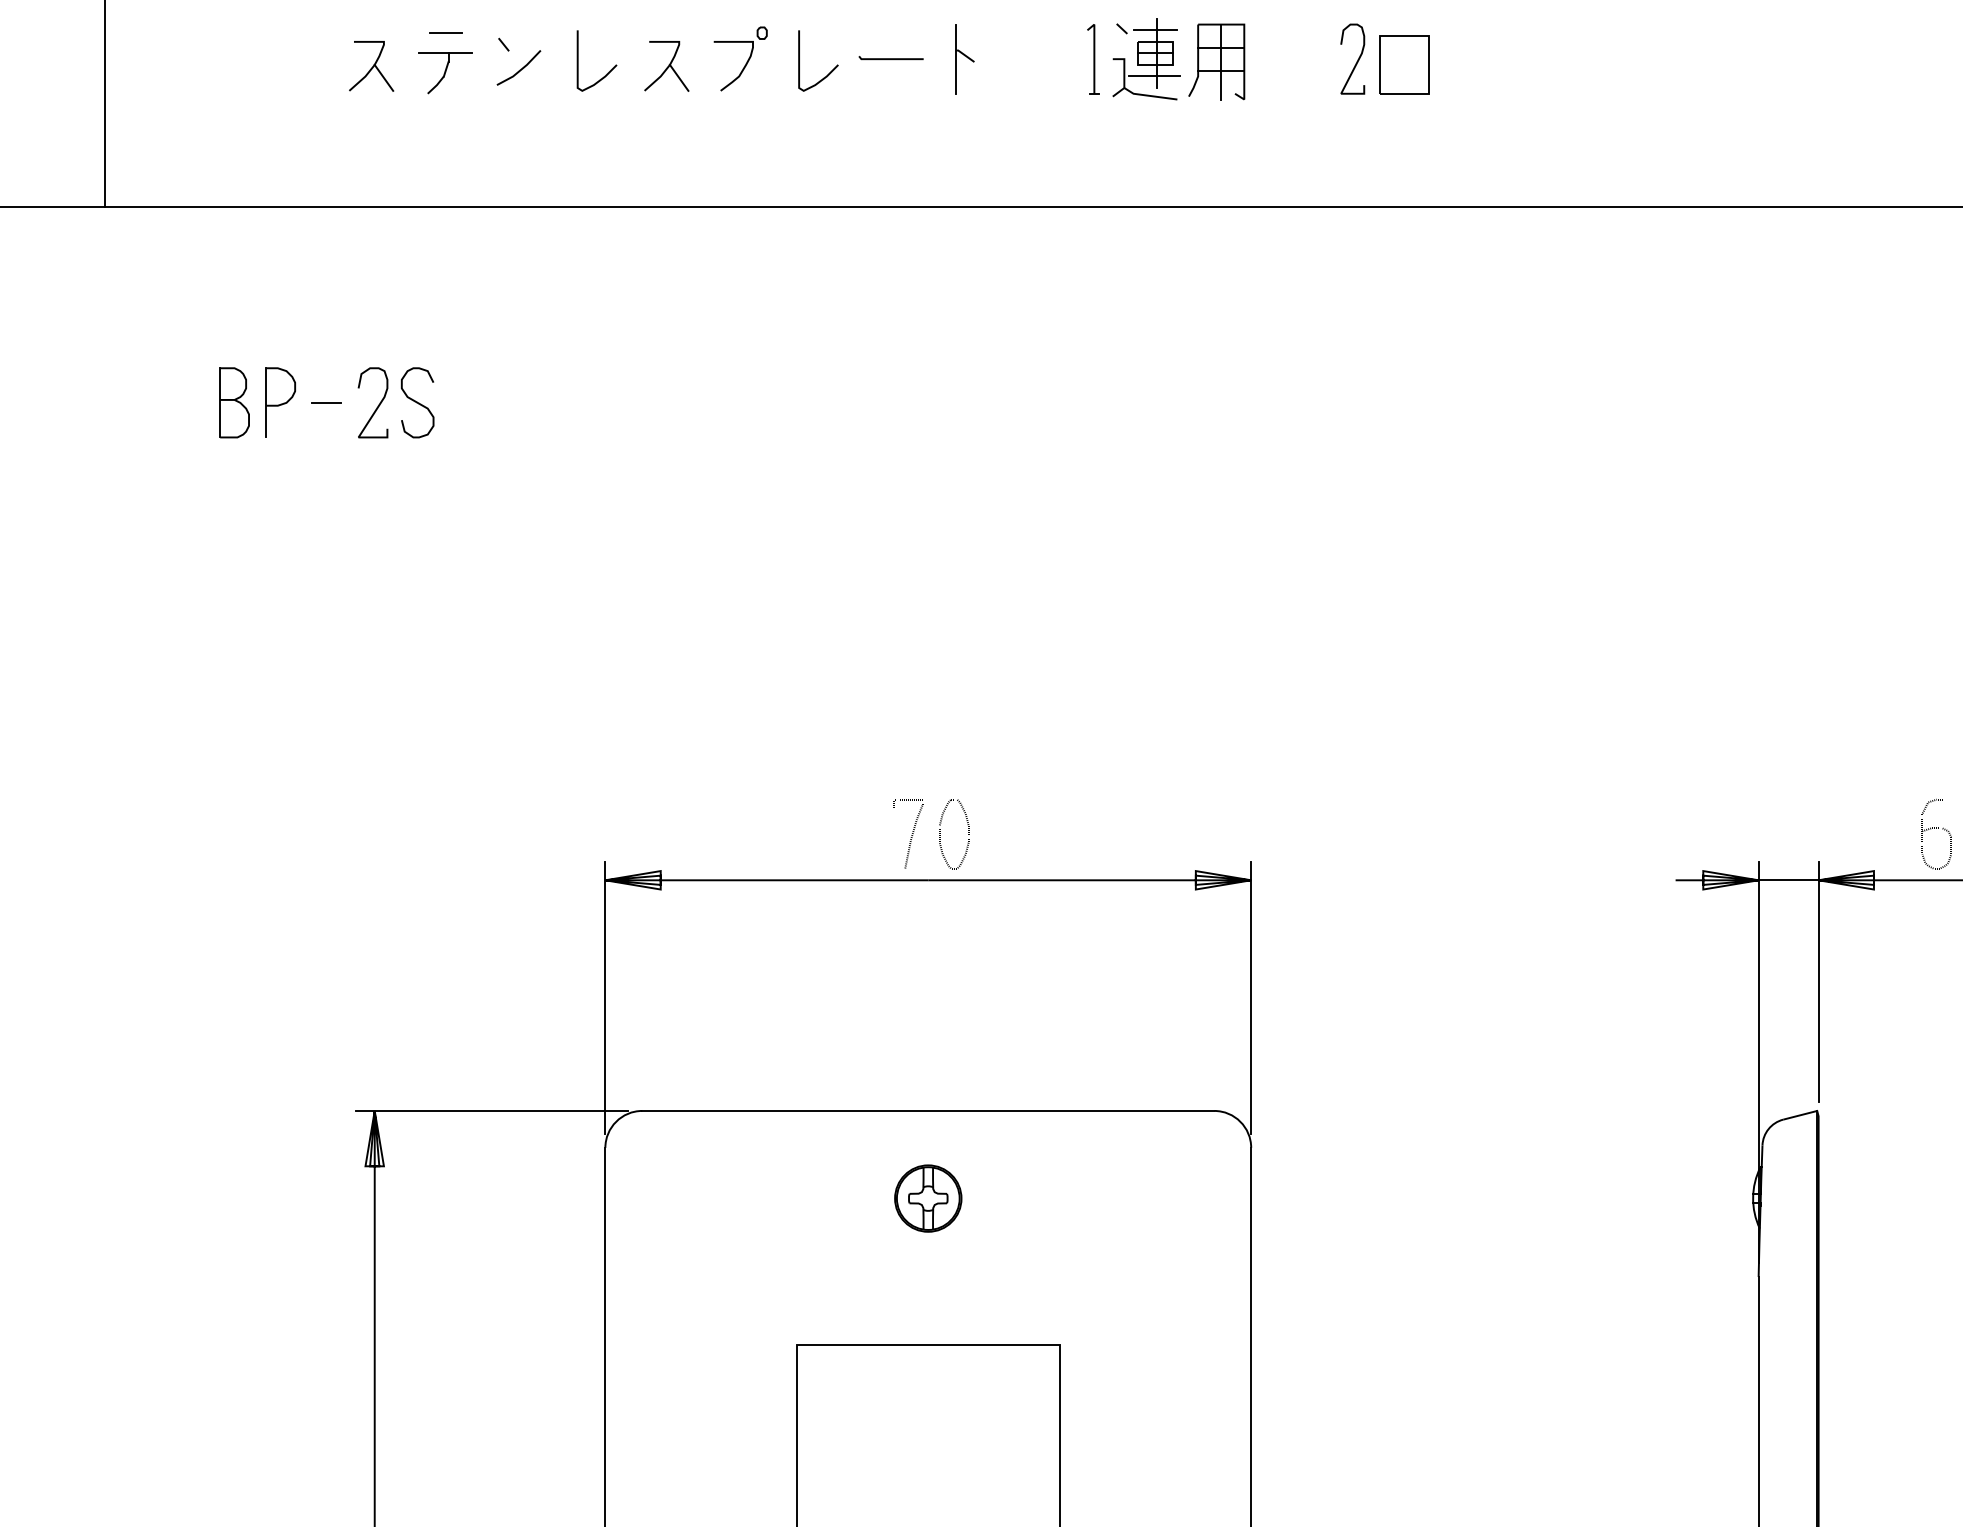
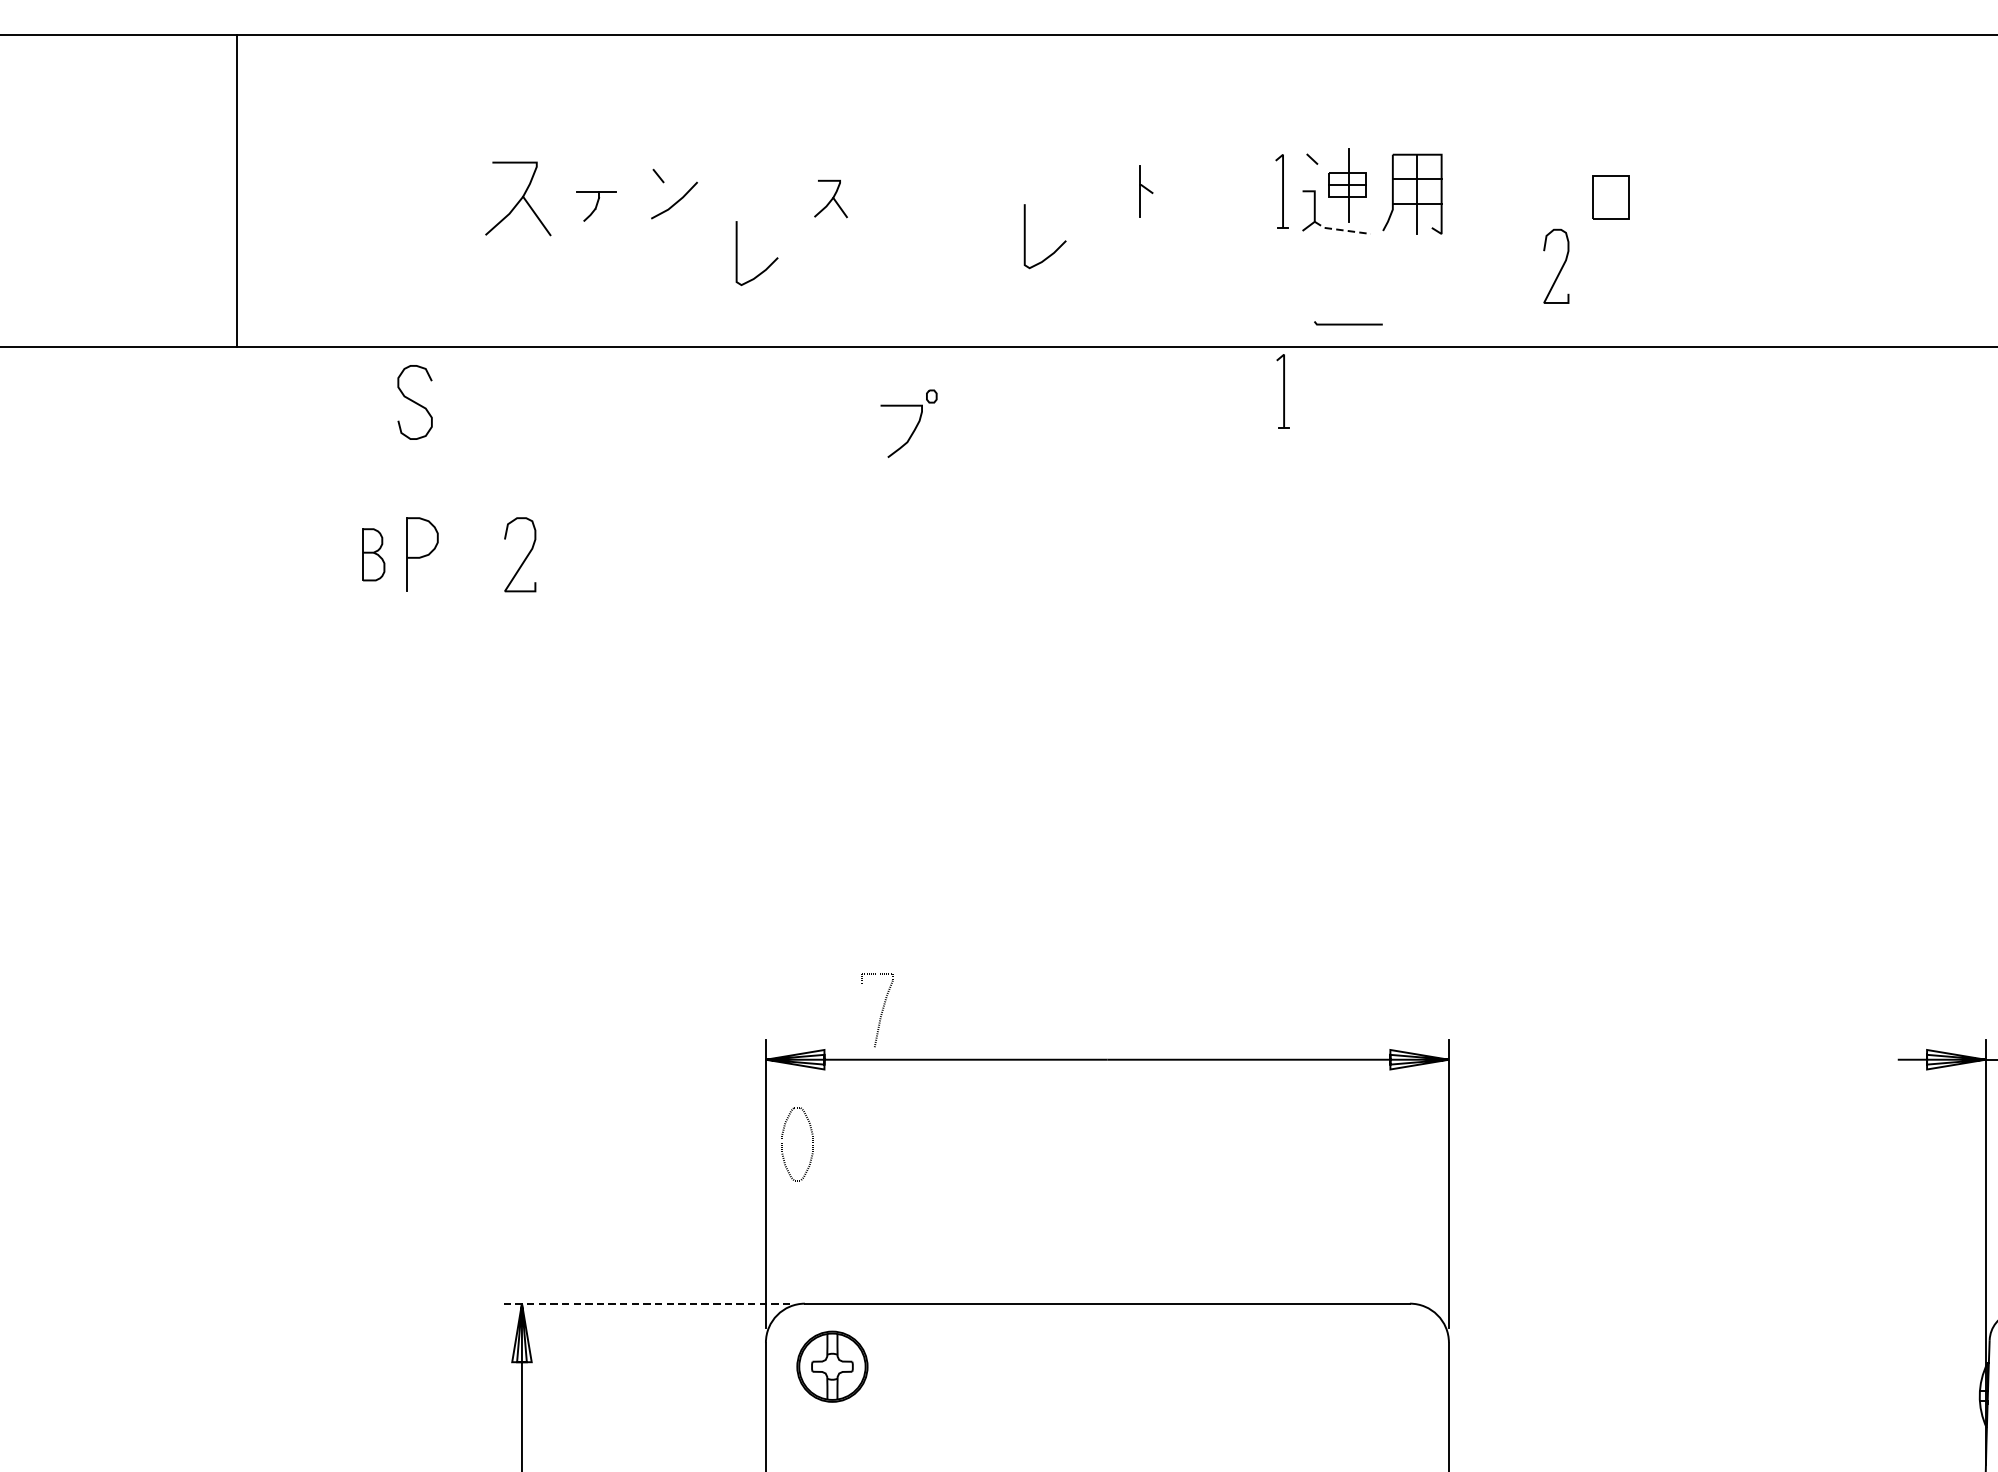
line: (1155, 30) -> (1347, 160), removed
line: (446, 33) -> (597, 164), removed
line: (890, 58) -> (1347, 323), moved
part: (964, 59) -> (1145, 191), size x0.7
part: (746, 61) -> (915, 426), moved
curve: (1356, 61) -> (1560, 268), moved
part: (1404, 64) -> (1611, 196), size x0.7
part: (371, 66) -> (518, 199), size x1.4
part: (666, 66) -> (830, 199), size x0.7
curve: (608, 71) -> (769, 264), moved
curve: (830, 71) -> (1057, 247), moved
part: (445, 73) -> (596, 206), size x0.7
line: (1153, 76) -> (1345, 209), removed
line: (1150, 95) -> (1342, 229), solid -> dashed
part: (1094, 248) -> (1283, 391), added
part: (234, 402) -> (373, 554), size x0.7
line: (326, 402) -> (470, 554), removed
curve: (417, 402) -> (414, 402), moved
part: (968, 834) -> (812, 1144), moved
curve: (911, 835) -> (881, 1012), moved
line: (491, 1110) -> (645, 1303), solid -> dashed
part: (928, 1198) -> (832, 1366), moved

